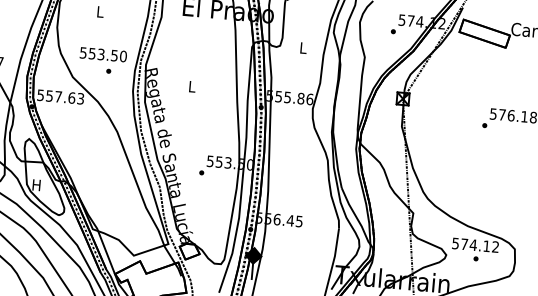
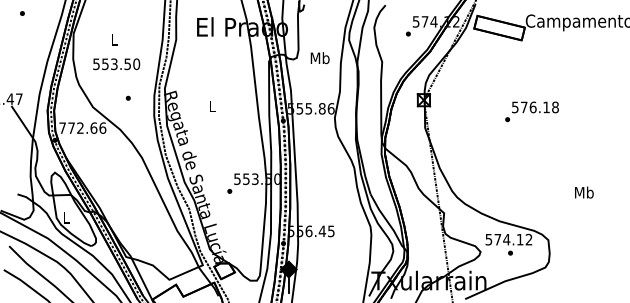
text: (302, 48) -> (319, 58), L -> Mb
text: (103, 54) -> (116, 64), moved
text: (60, 96) -> (82, 127), 557.63 -> 772.66
text: (35, 184) -> (65, 217), H -> L

